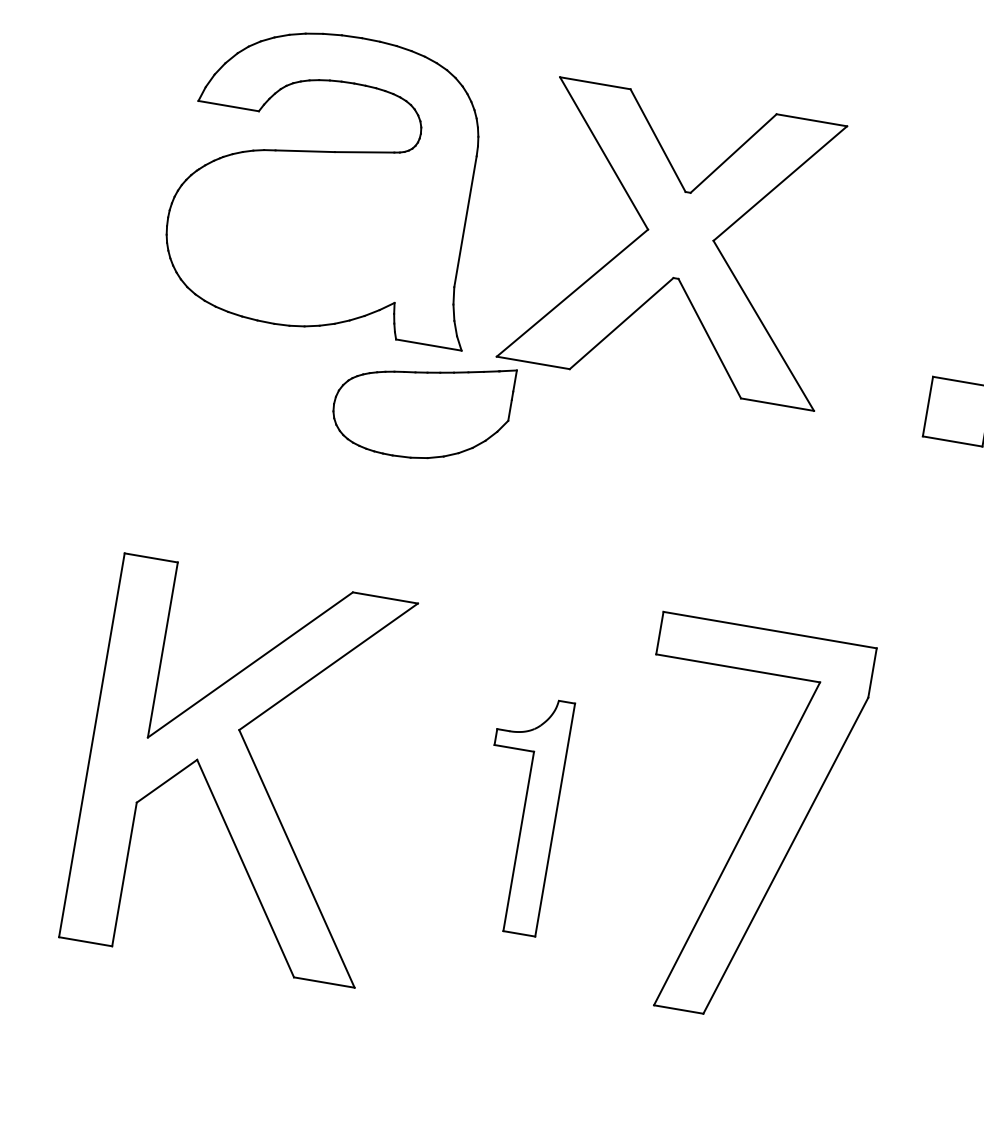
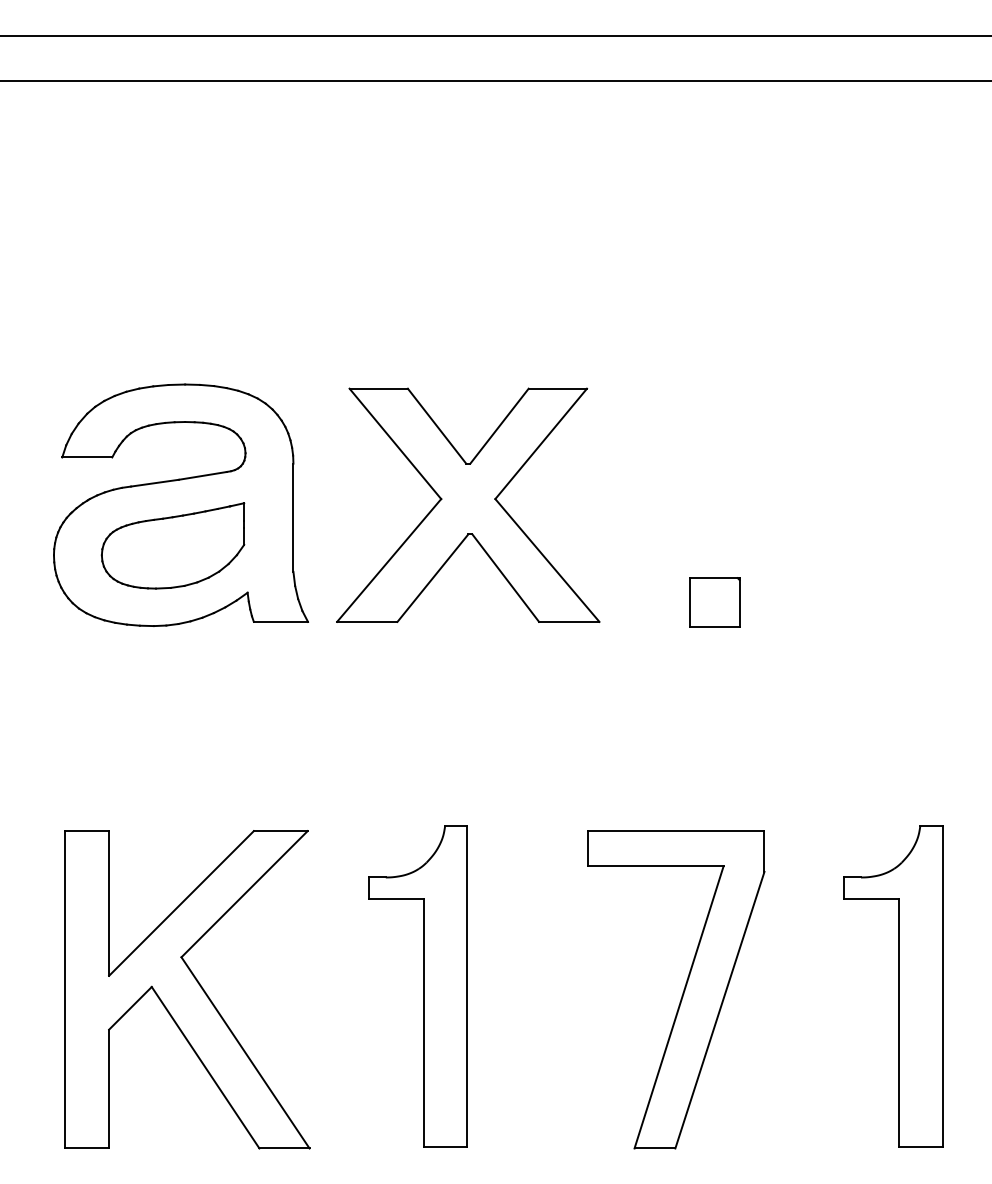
part: (421, 406) -> (172, 545), moved
part: (518, 814) -> (417, 986), size x1.67
part: (744, 826) -> (682, 992), moved

